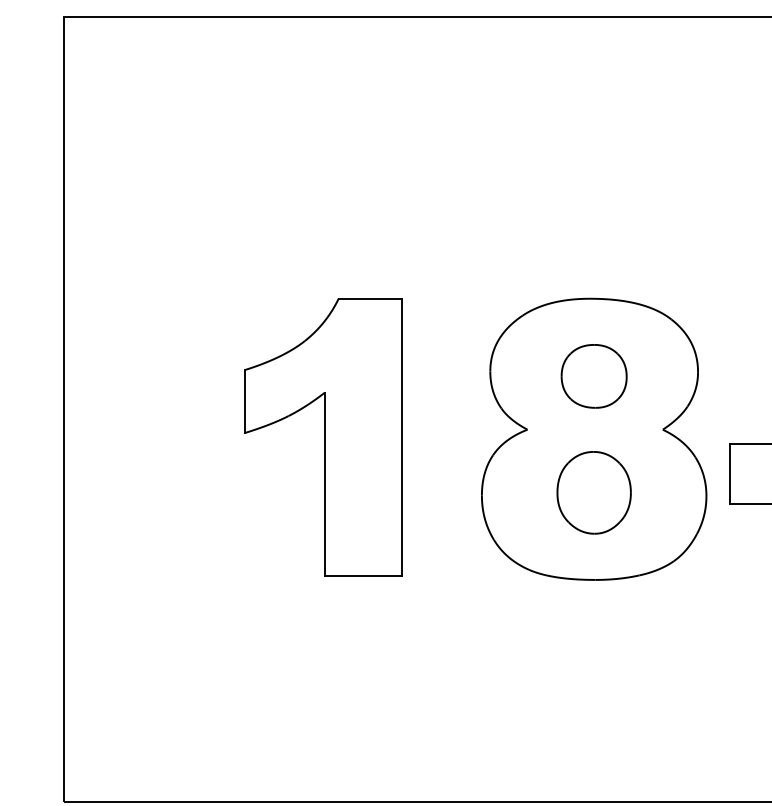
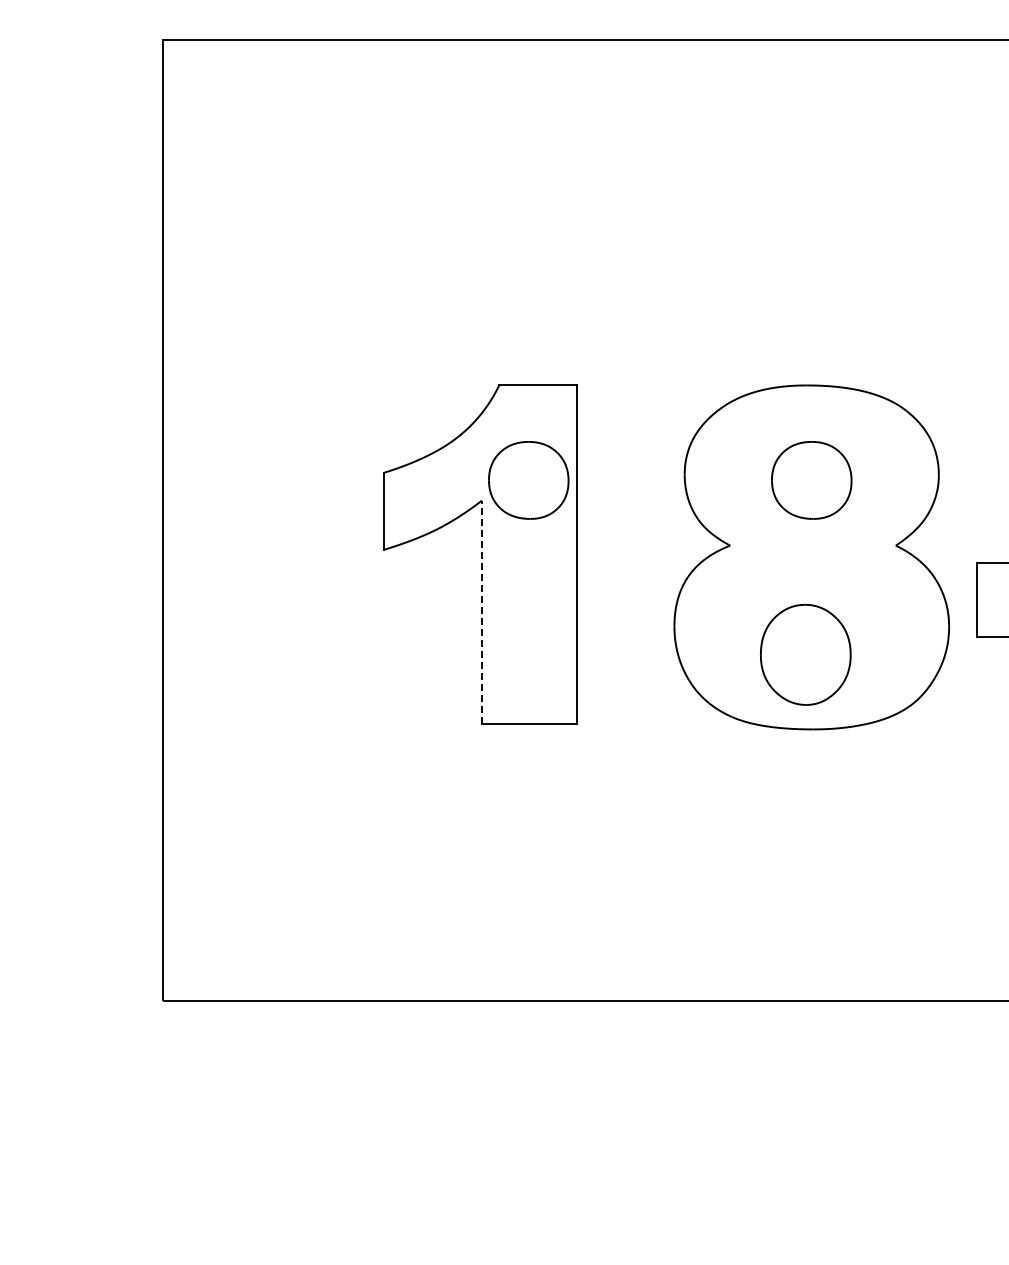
part: (362, 376) -> (528, 480), added
line: (324, 484) -> (481, 612), solid -> dashed
part: (593, 492) -> (805, 654), moved

